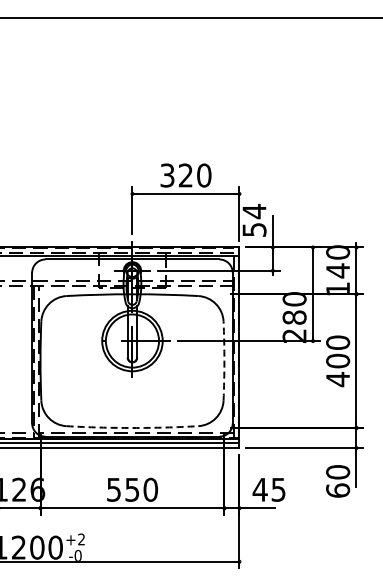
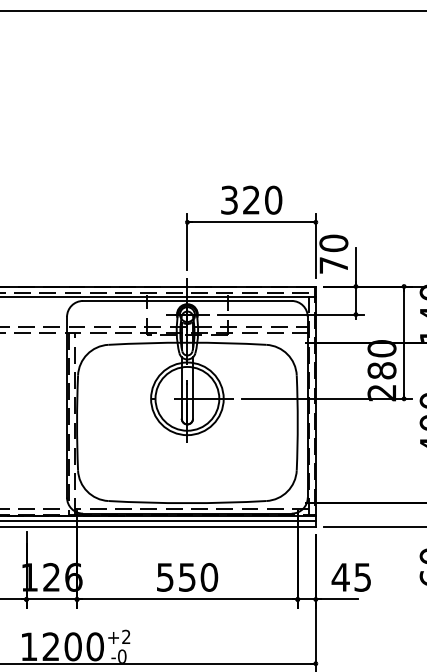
text: (254, 220) -> (333, 254), 54 -> 70
arc: (224, 361) -> (297, 423), dashed -> solid
arc: (132, 427) -> (187, 502), dashed -> solid

